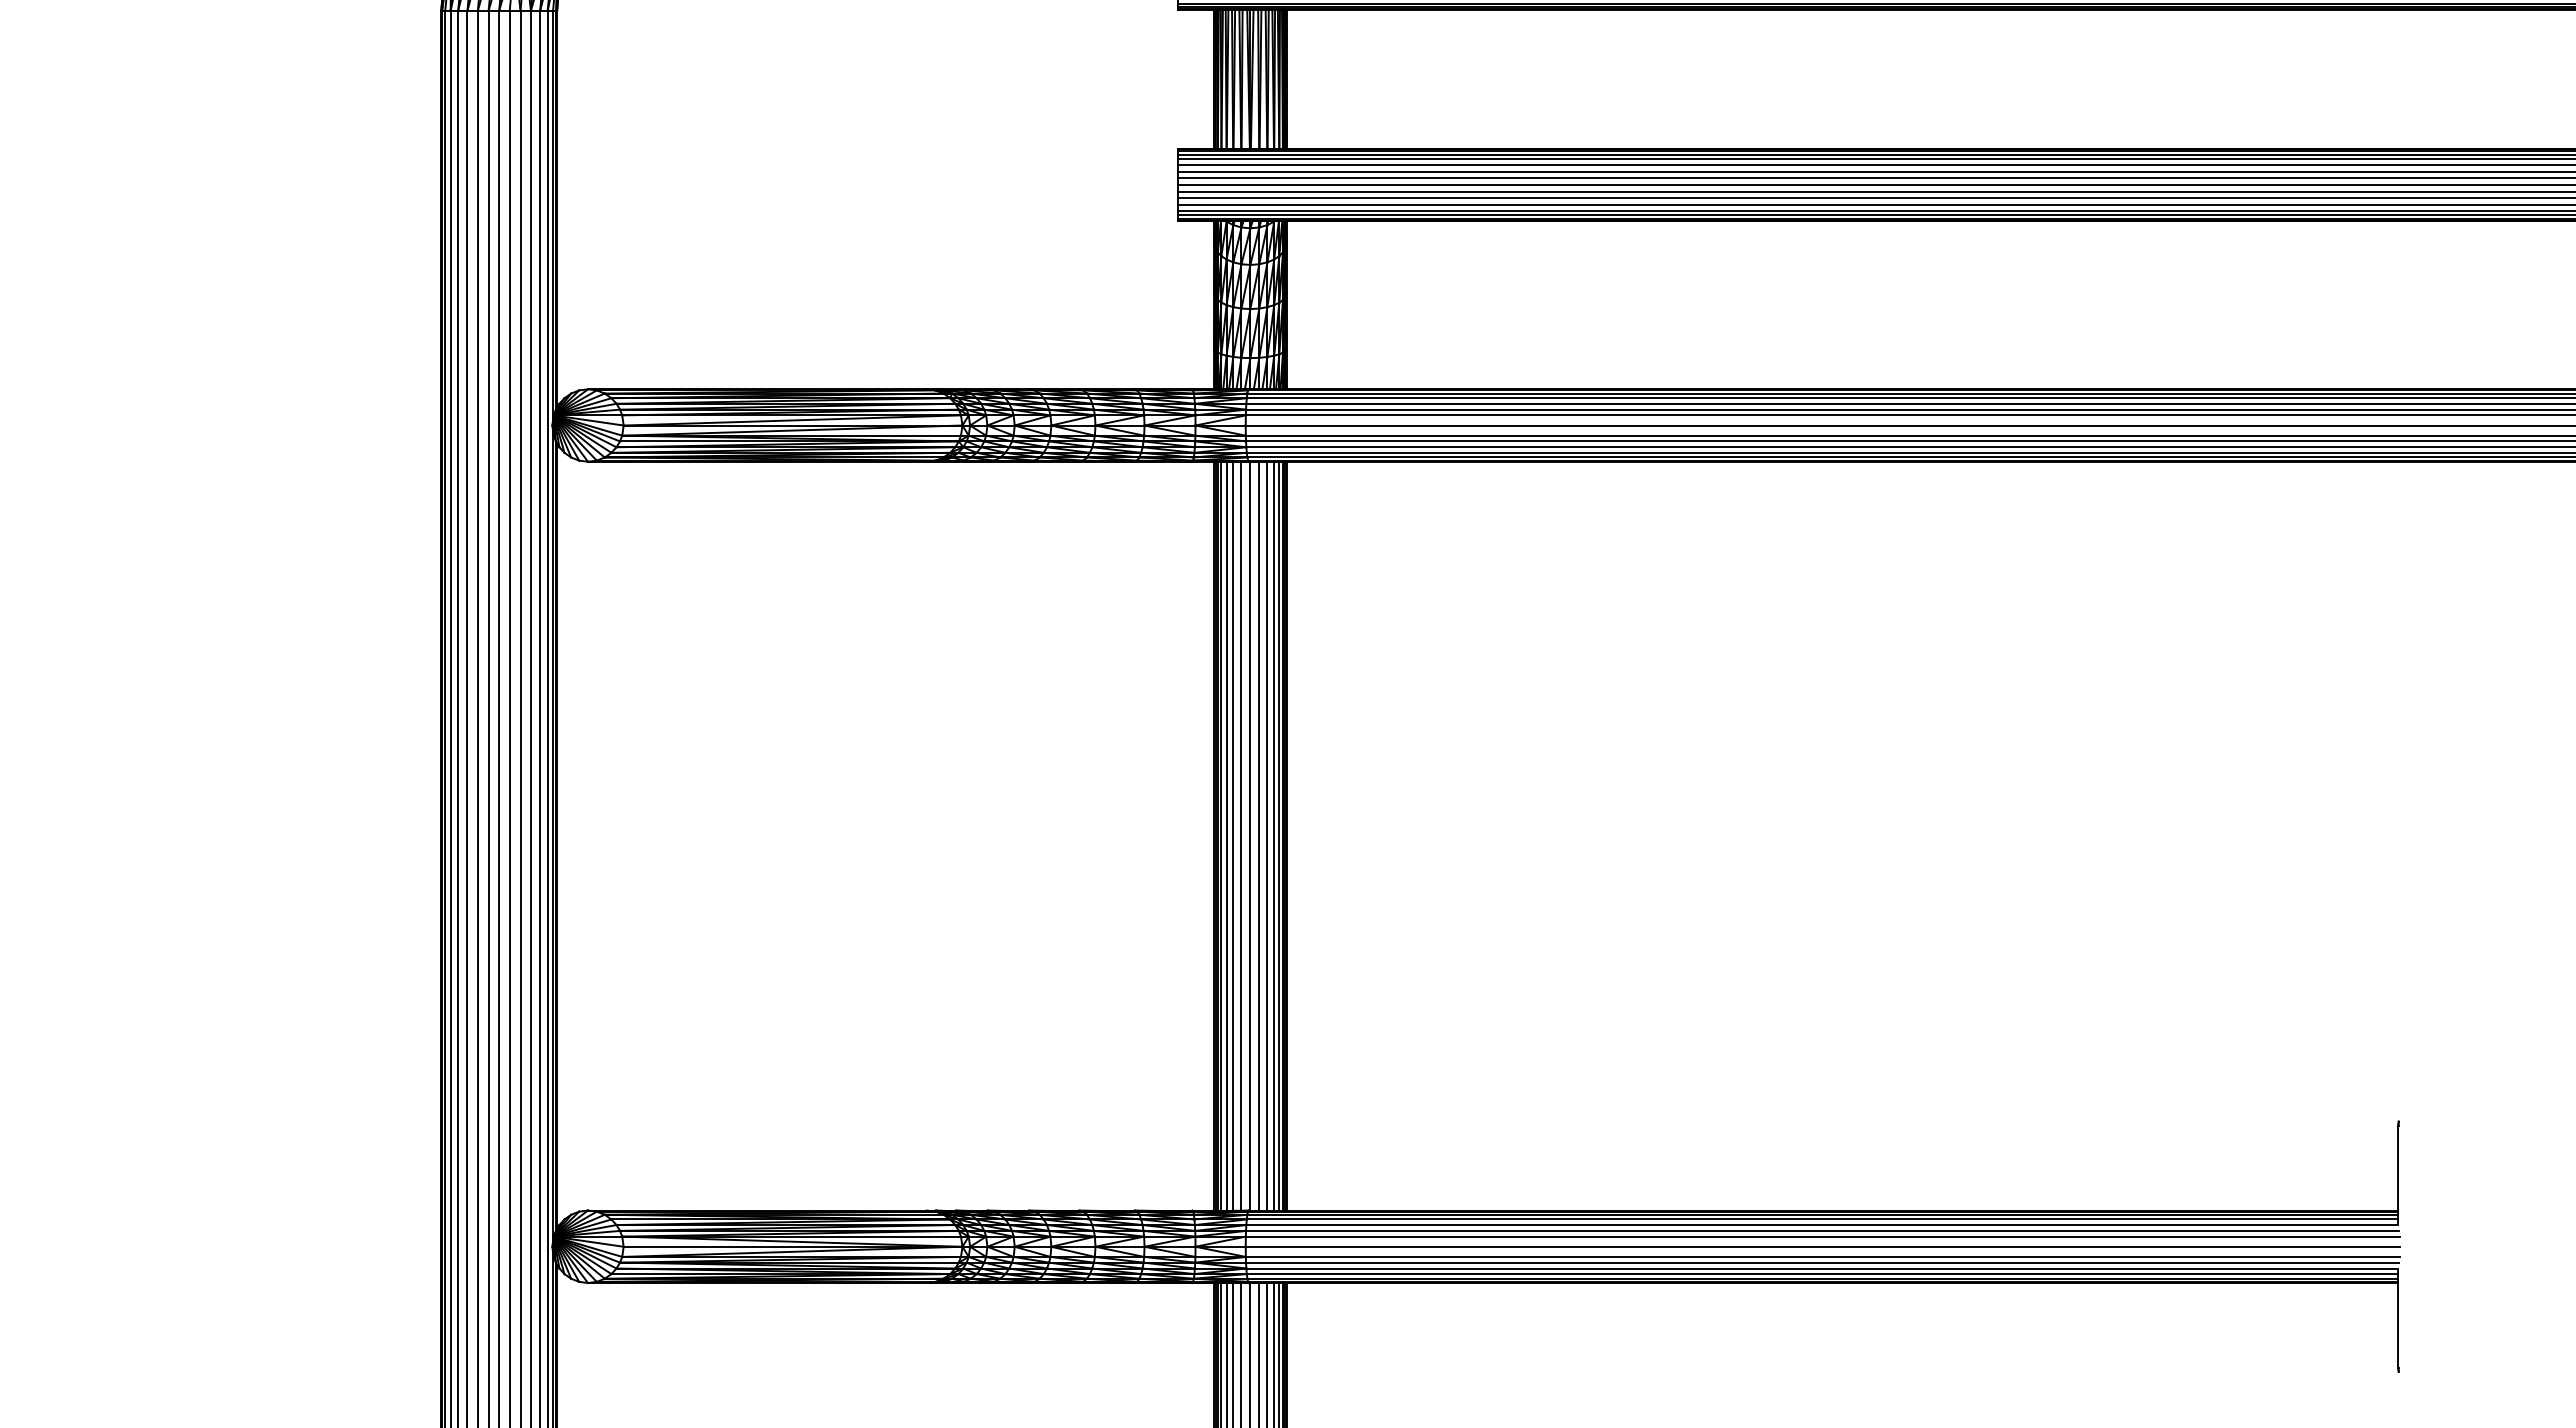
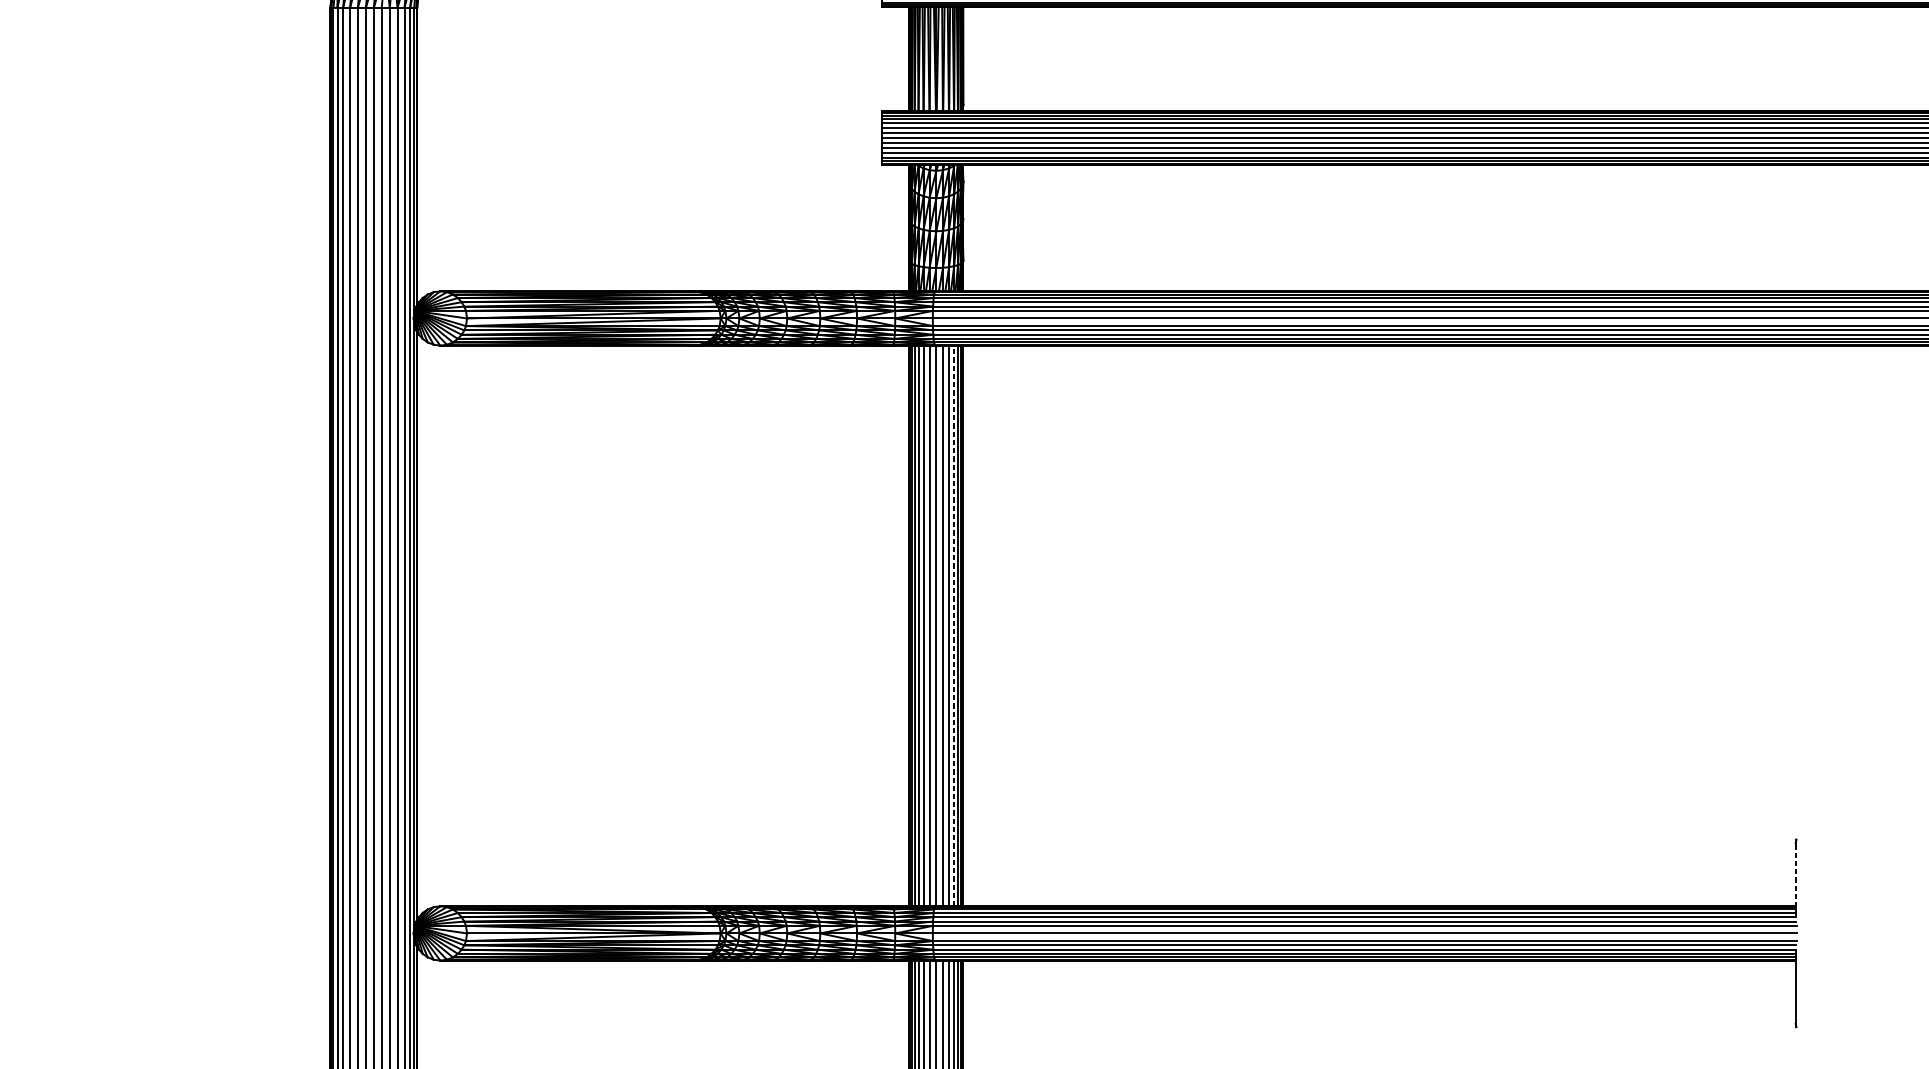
line: (1274, 835) -> (954, 625), solid -> dashed
line: (2398, 1174) -> (1796, 879), solid -> dashed

